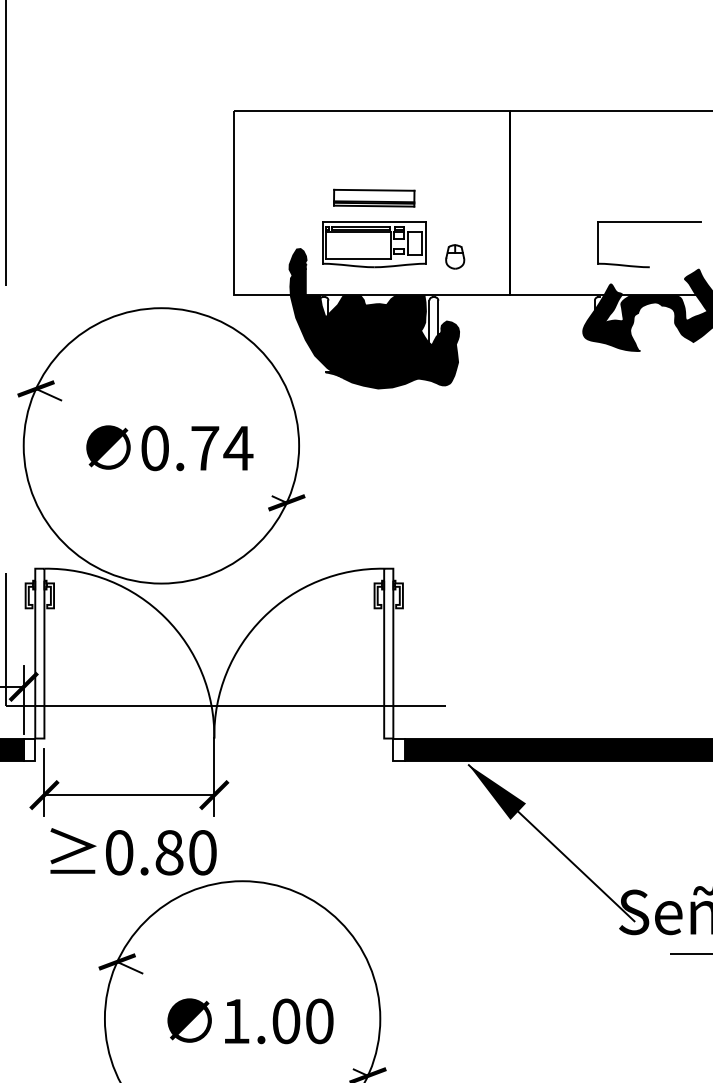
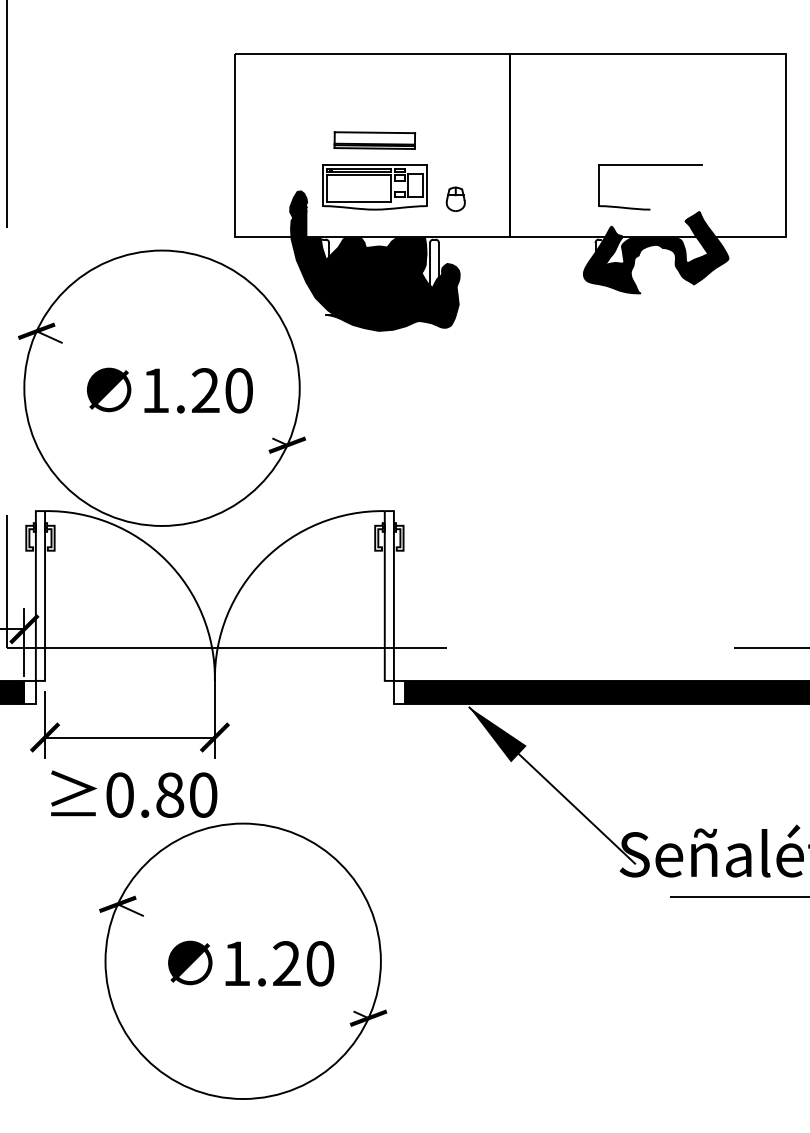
text: (197, 448) -> (198, 390), 0.74 -> 1.20
text: (285, 1021) -> (286, 963), 1.00 -> 1.20

